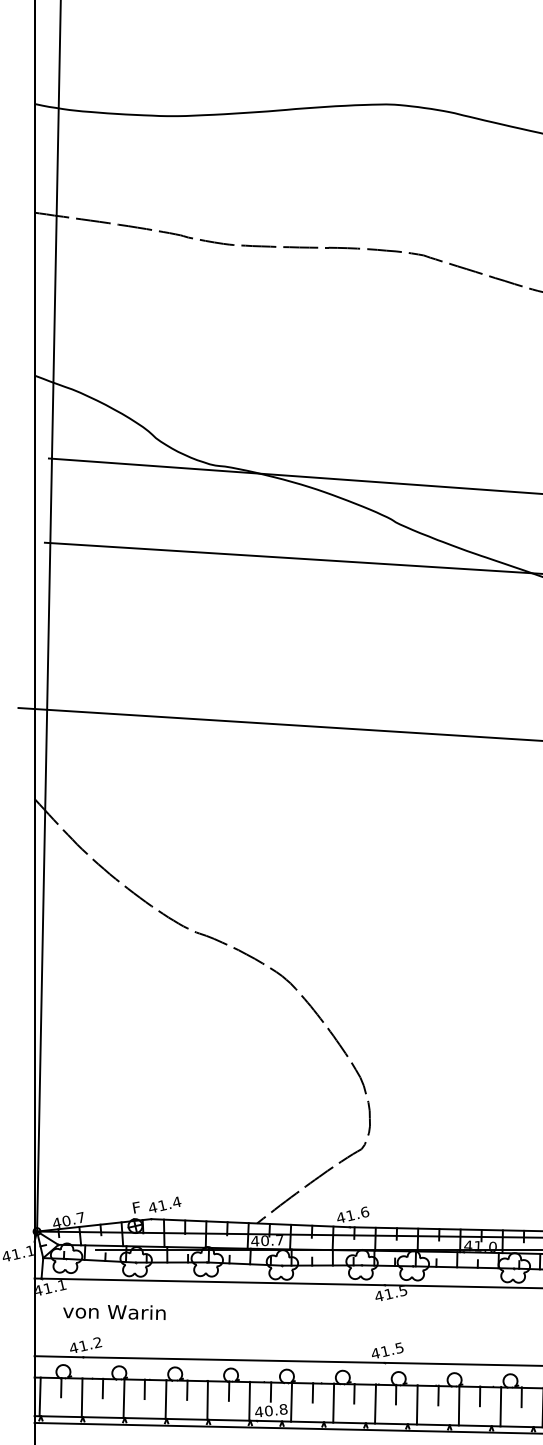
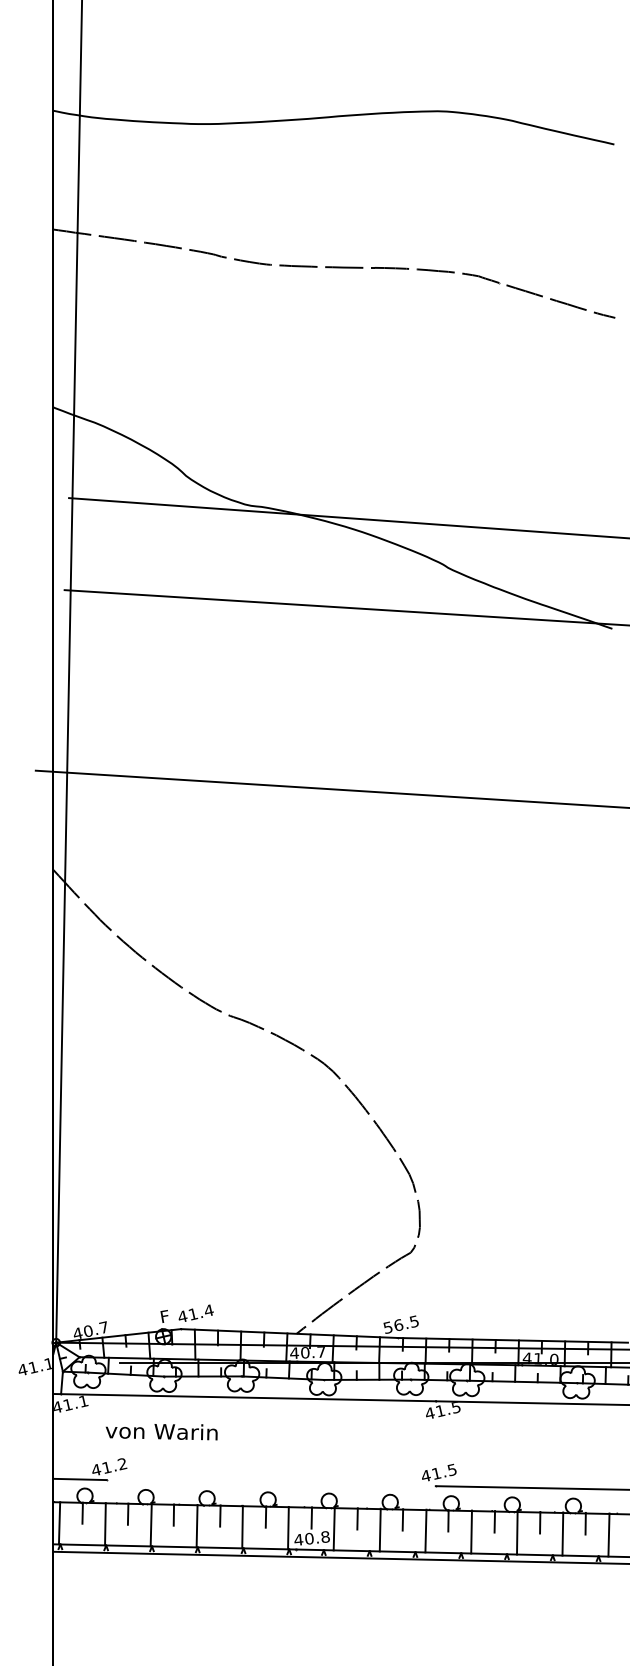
text: (353, 1214) -> (401, 1324), 41.6 -> 56.5
text: (114, 1312) -> (161, 1432), moved
line: (233, 1360) -> (270, 1483), removed

